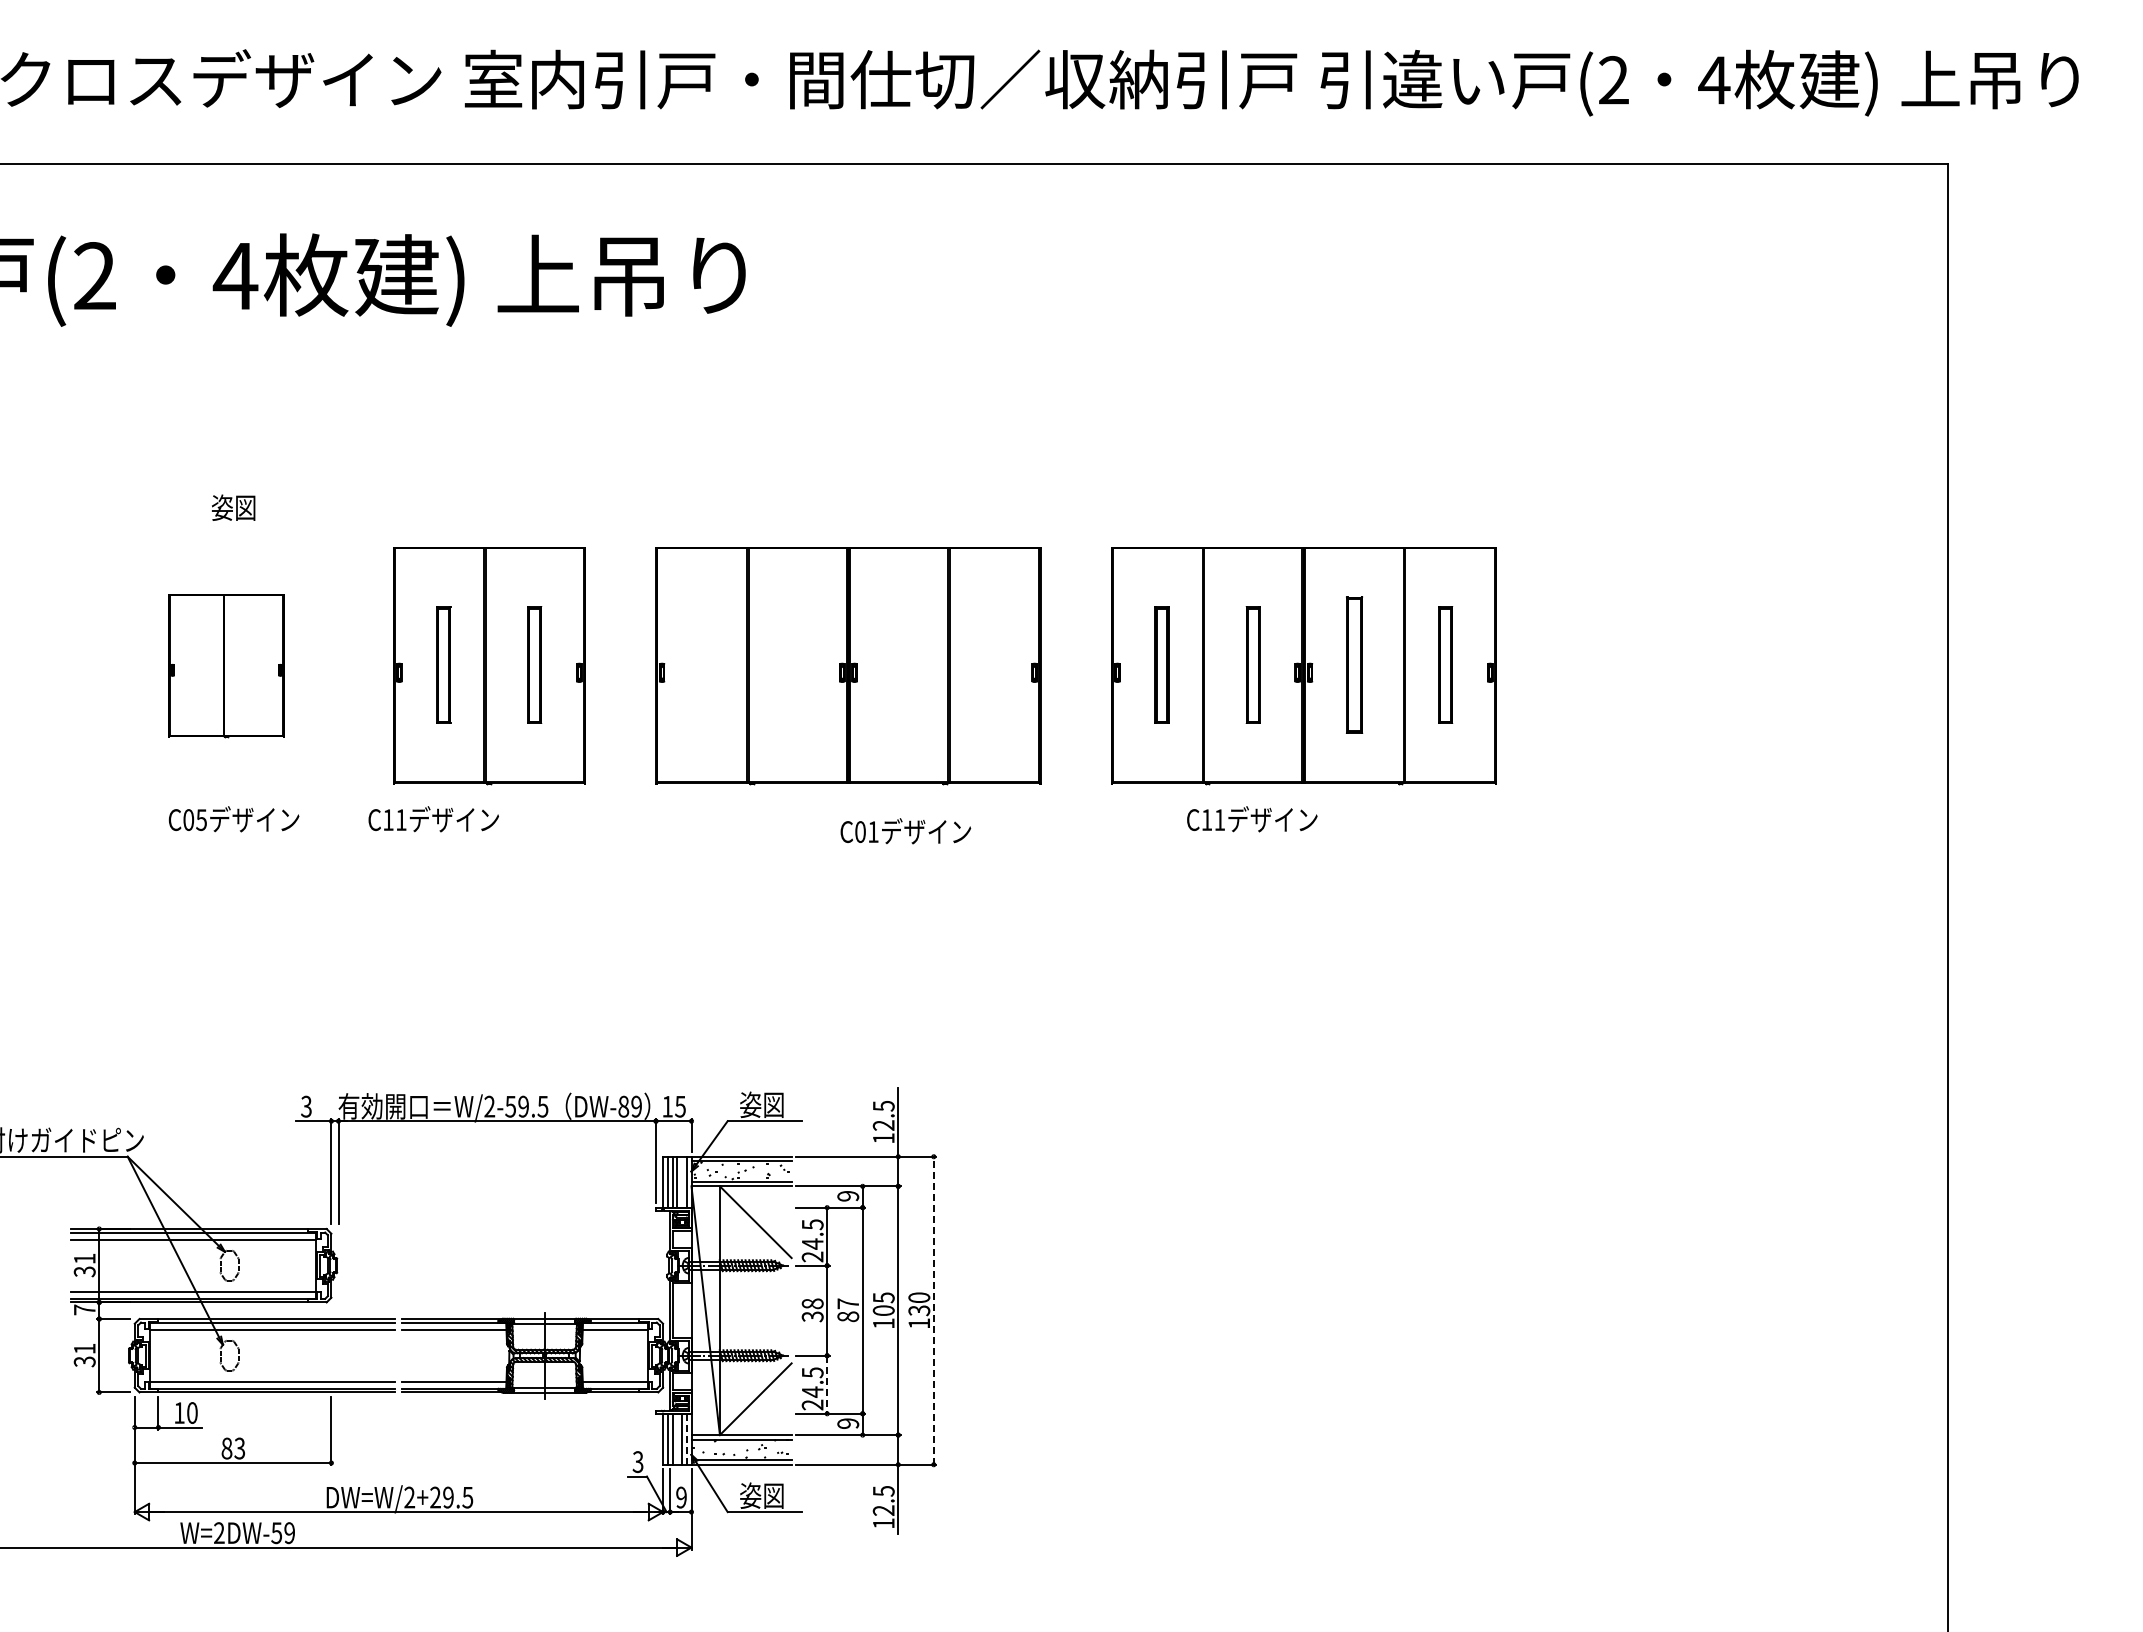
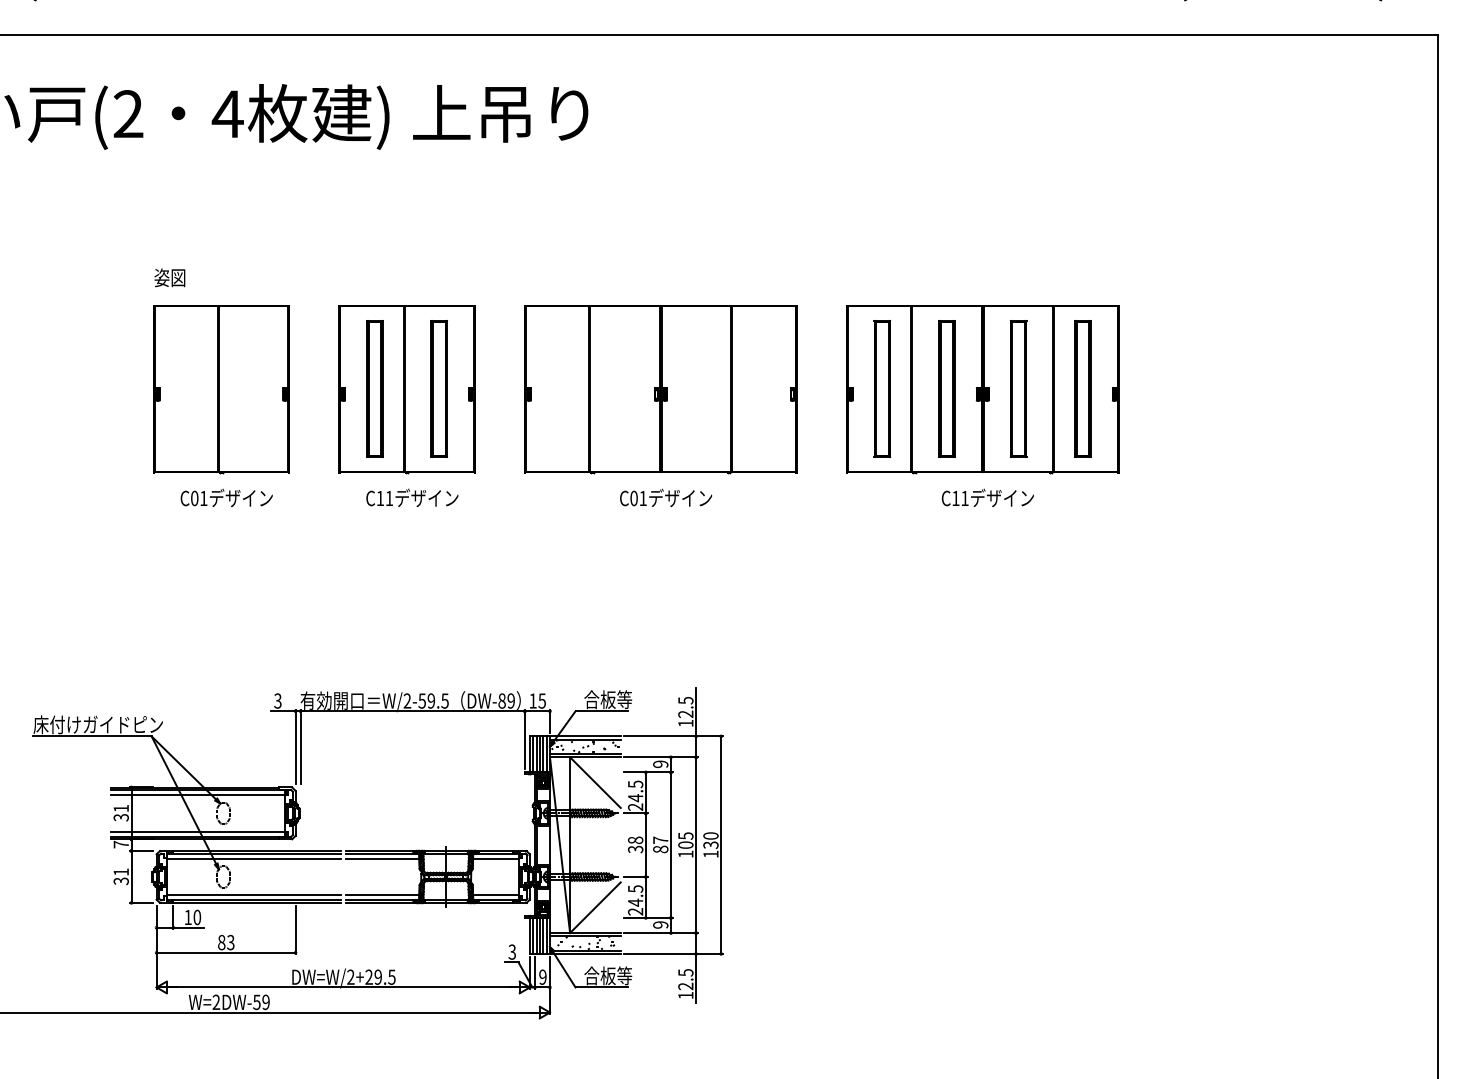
text: (233, 507) -> (169, 277), moved
part: (443, 664) -> (374, 388), size x1.67
part: (534, 664) -> (439, 388), size x1.67
part: (1161, 664) -> (882, 388), size x1.67
part: (1253, 664) -> (947, 388), size x1.67
part: (1354, 664) -> (1018, 388), size x1.43
part: (1445, 664) -> (1082, 388), size x1.67
part: (226, 666) -> (221, 389), size x1.67
text: (433, 819) -> (412, 498), moved
text: (1252, 819) -> (988, 498), moved
text: (201, 820) -> (203, 498), C05 -> C01
text: (905, 831) -> (665, 498), moved
text: (773, 1104) -> (607, 699), 姿図 -> 合板等
line: (682, 1181) -> (543, 753), added
line: (933, 1310) -> (720, 845), dashed -> solid
line: (827, 1385) -> (646, 898), dashed -> solid
line: (677, 1438) -> (540, 935), added
line: (686, 1438) -> (546, 935), dashed -> solid
text: (773, 1495) -> (607, 975), 姿図 -> 合板等

